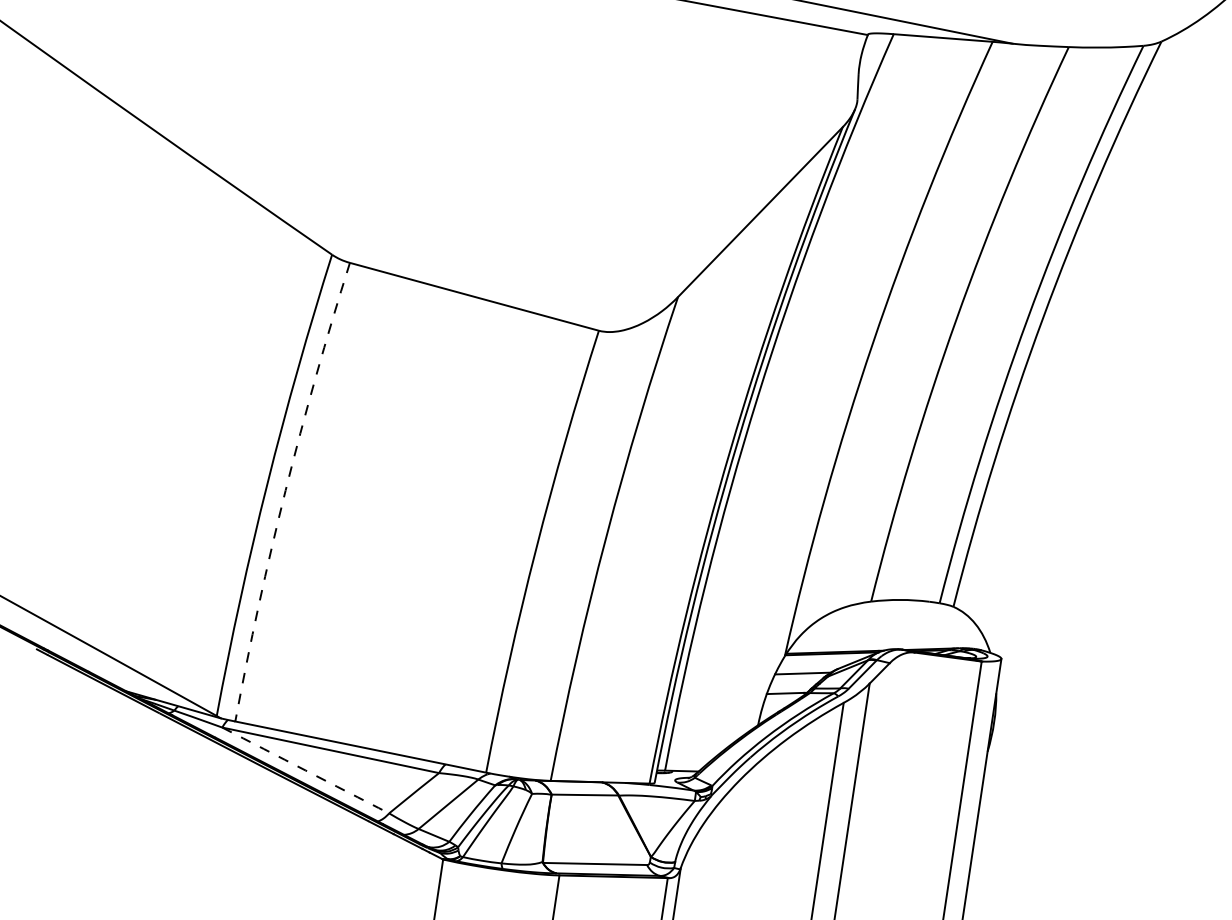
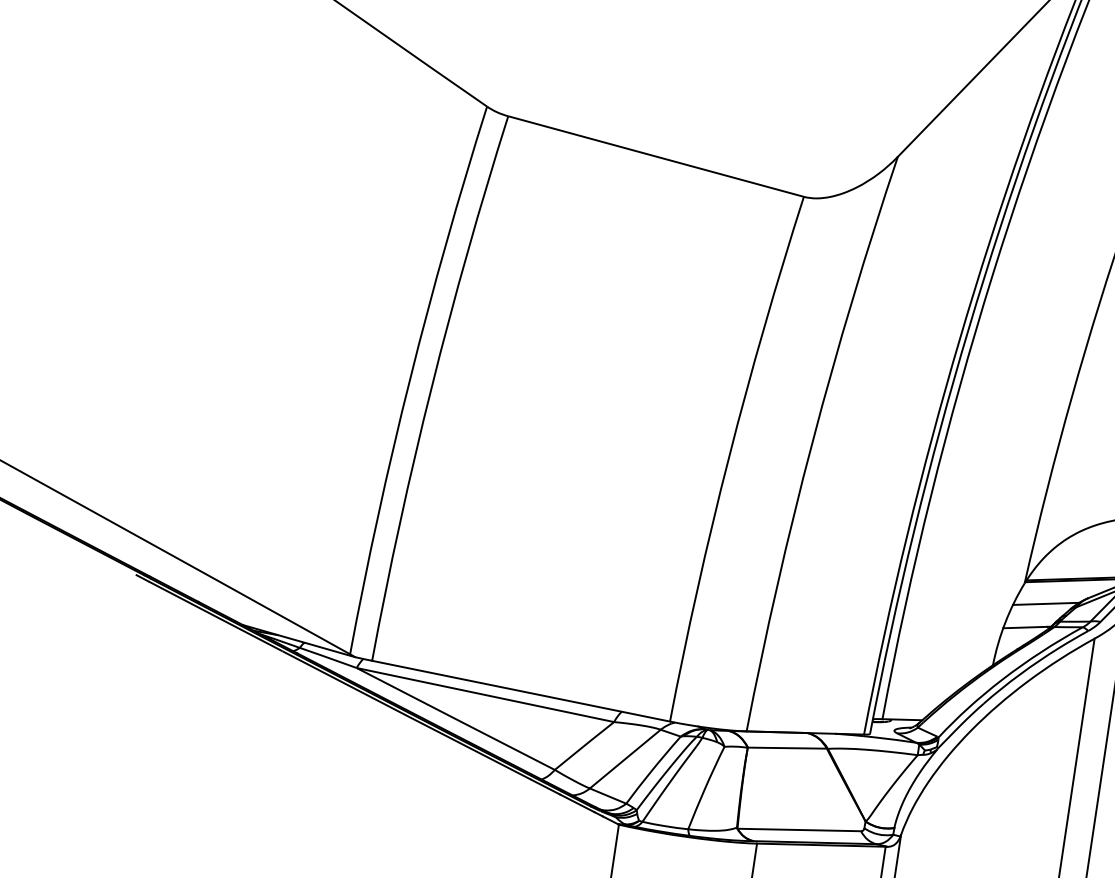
arc: (285, 490) -> (431, 386), dashed -> solid
arc: (305, 770) -> (455, 719), dashed -> solid

